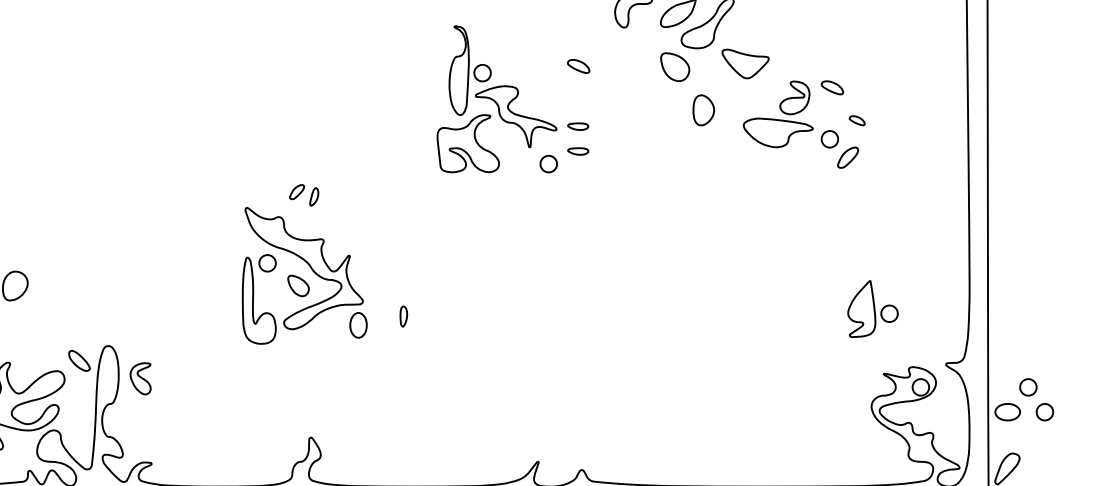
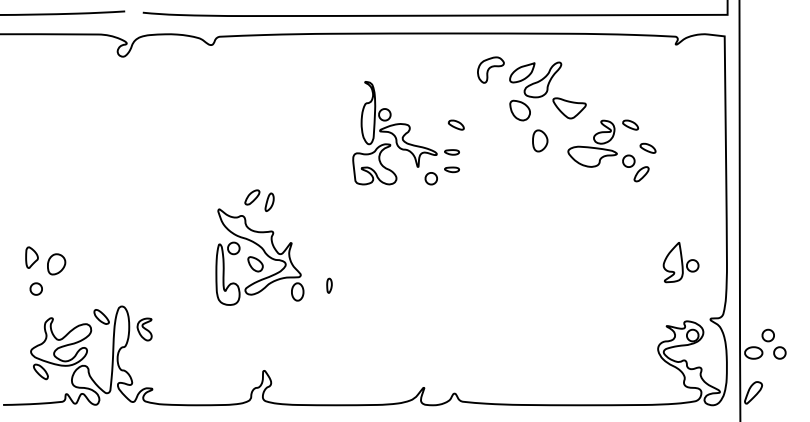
part: (578, 65) -> (456, 124), moved
part: (856, 119) -> (647, 147), size x1.43
part: (304, 195) -> (259, 200), size x1.43
part: (872, 309) -> (680, 262), moved

